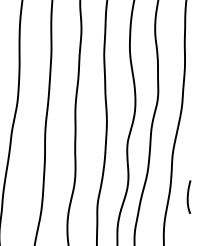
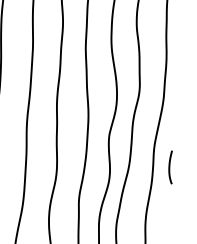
curve: (188, 197) -> (170, 167), moved

